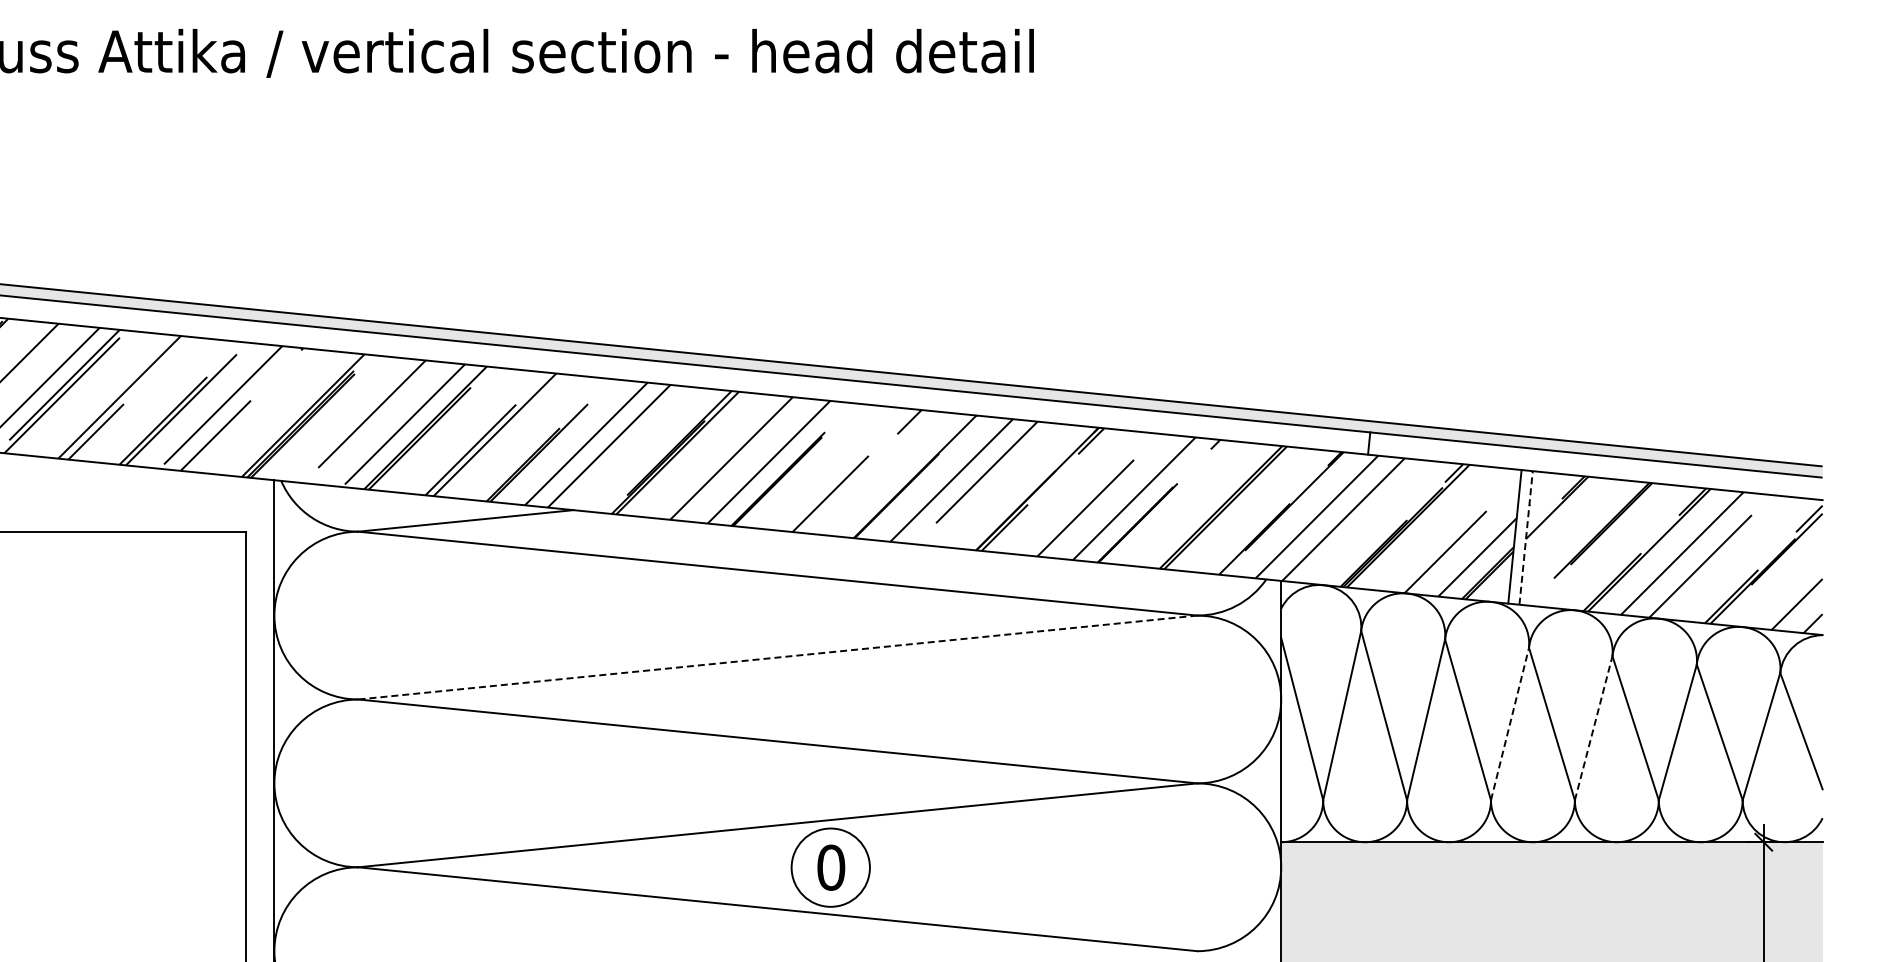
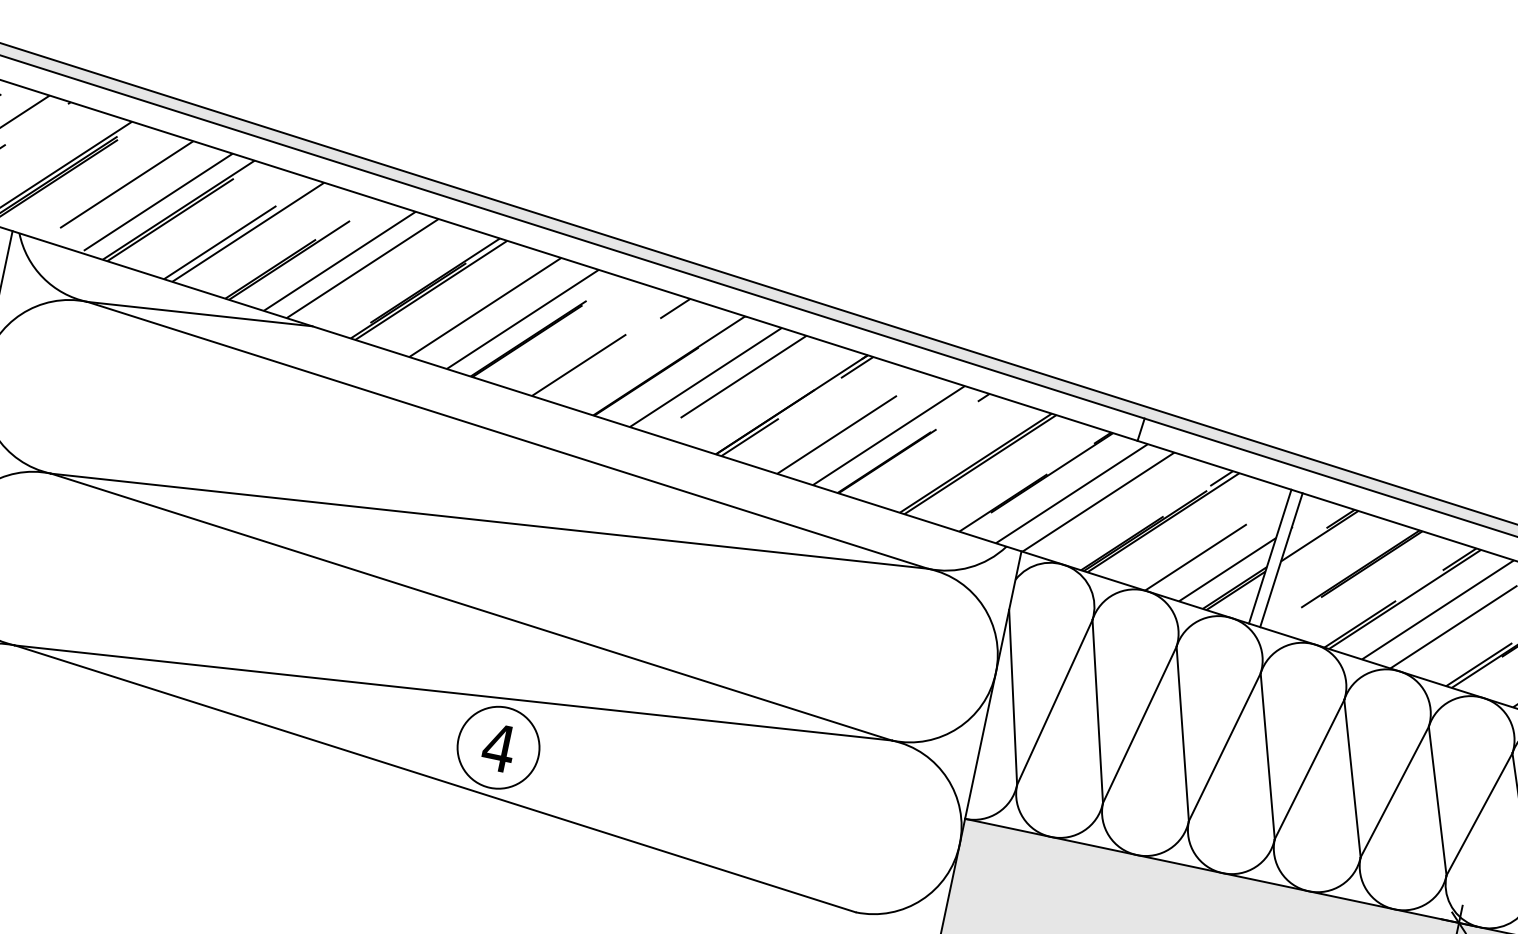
line: (1526, 537) -> (1281, 559), dashed -> solid
line: (777, 657) -> (489, 521), dashed -> solid
line: (1510, 724) -> (1225, 747), dashed -> solid
line: (1593, 727) -> (1309, 768), dashed -> solid
text: (830, 867) -> (498, 747), 0 -> 4

